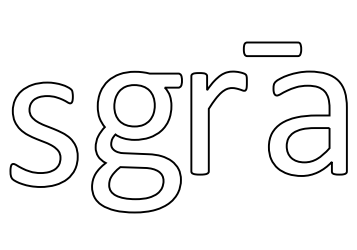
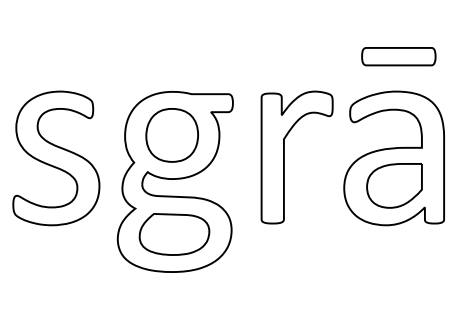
part: (272, 48) -> (398, 55), moved
part: (209, 122) -> (284, 156), moved
part: (43, 134) -> (55, 158), moved

